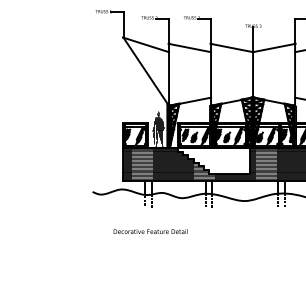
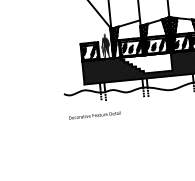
text: (150, 231) -> (94, 115), moved

